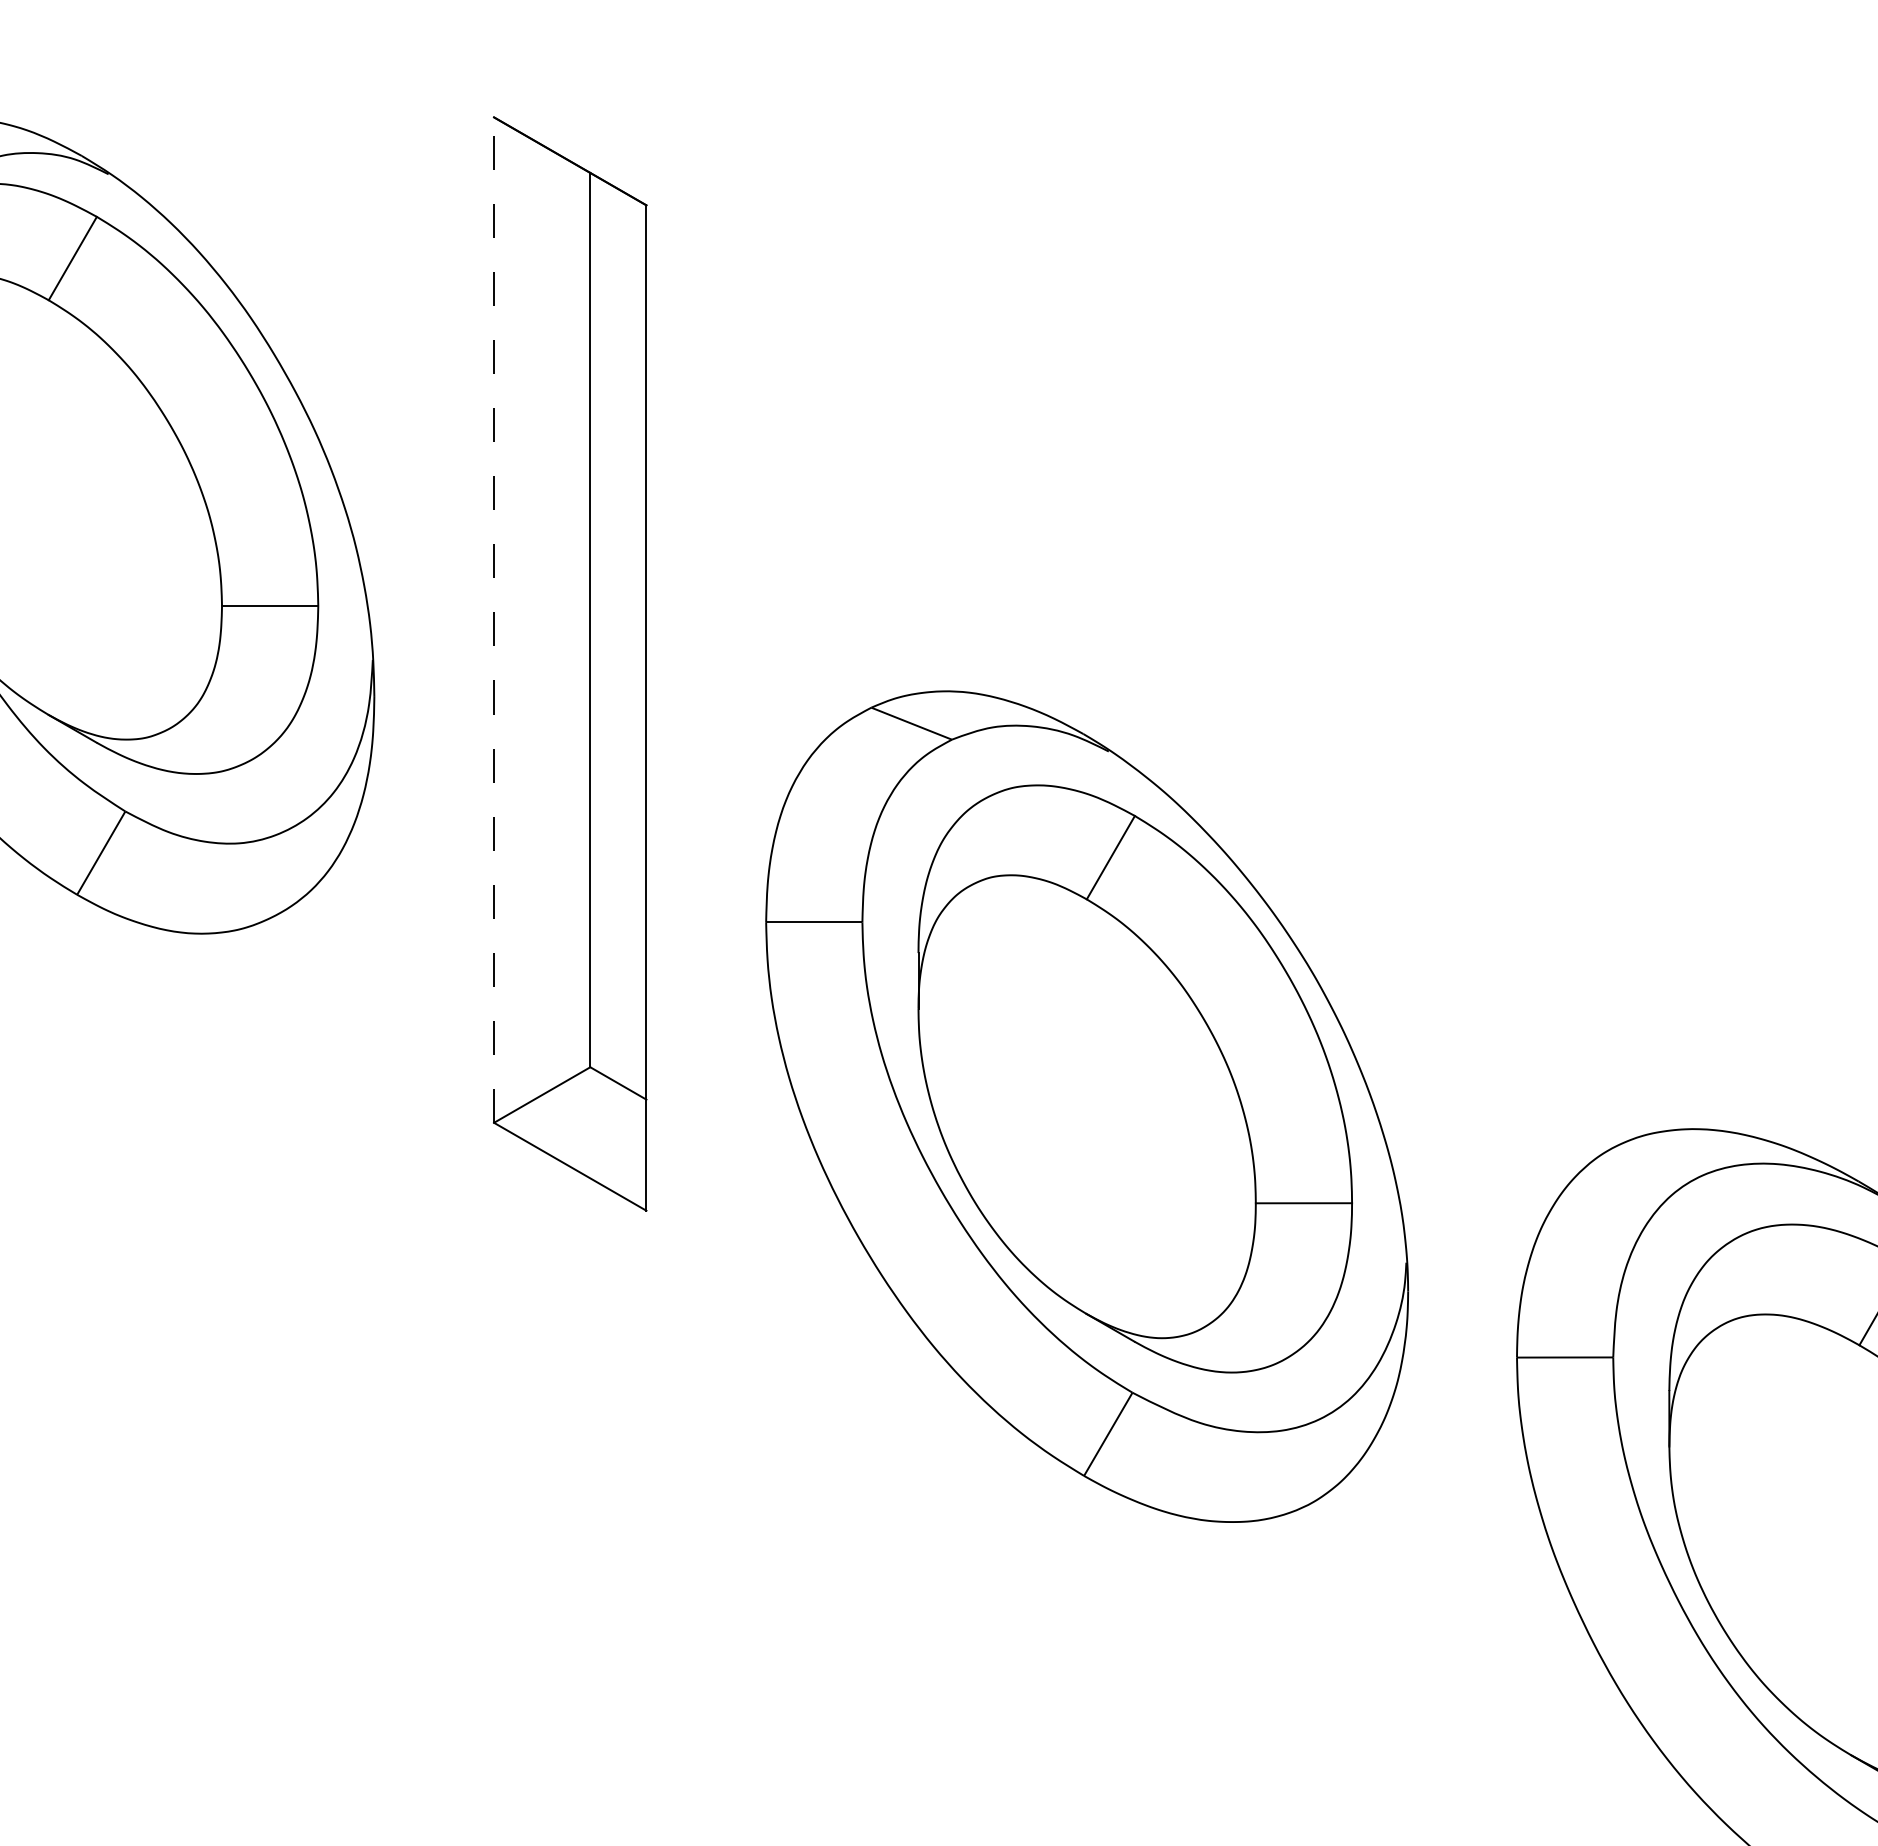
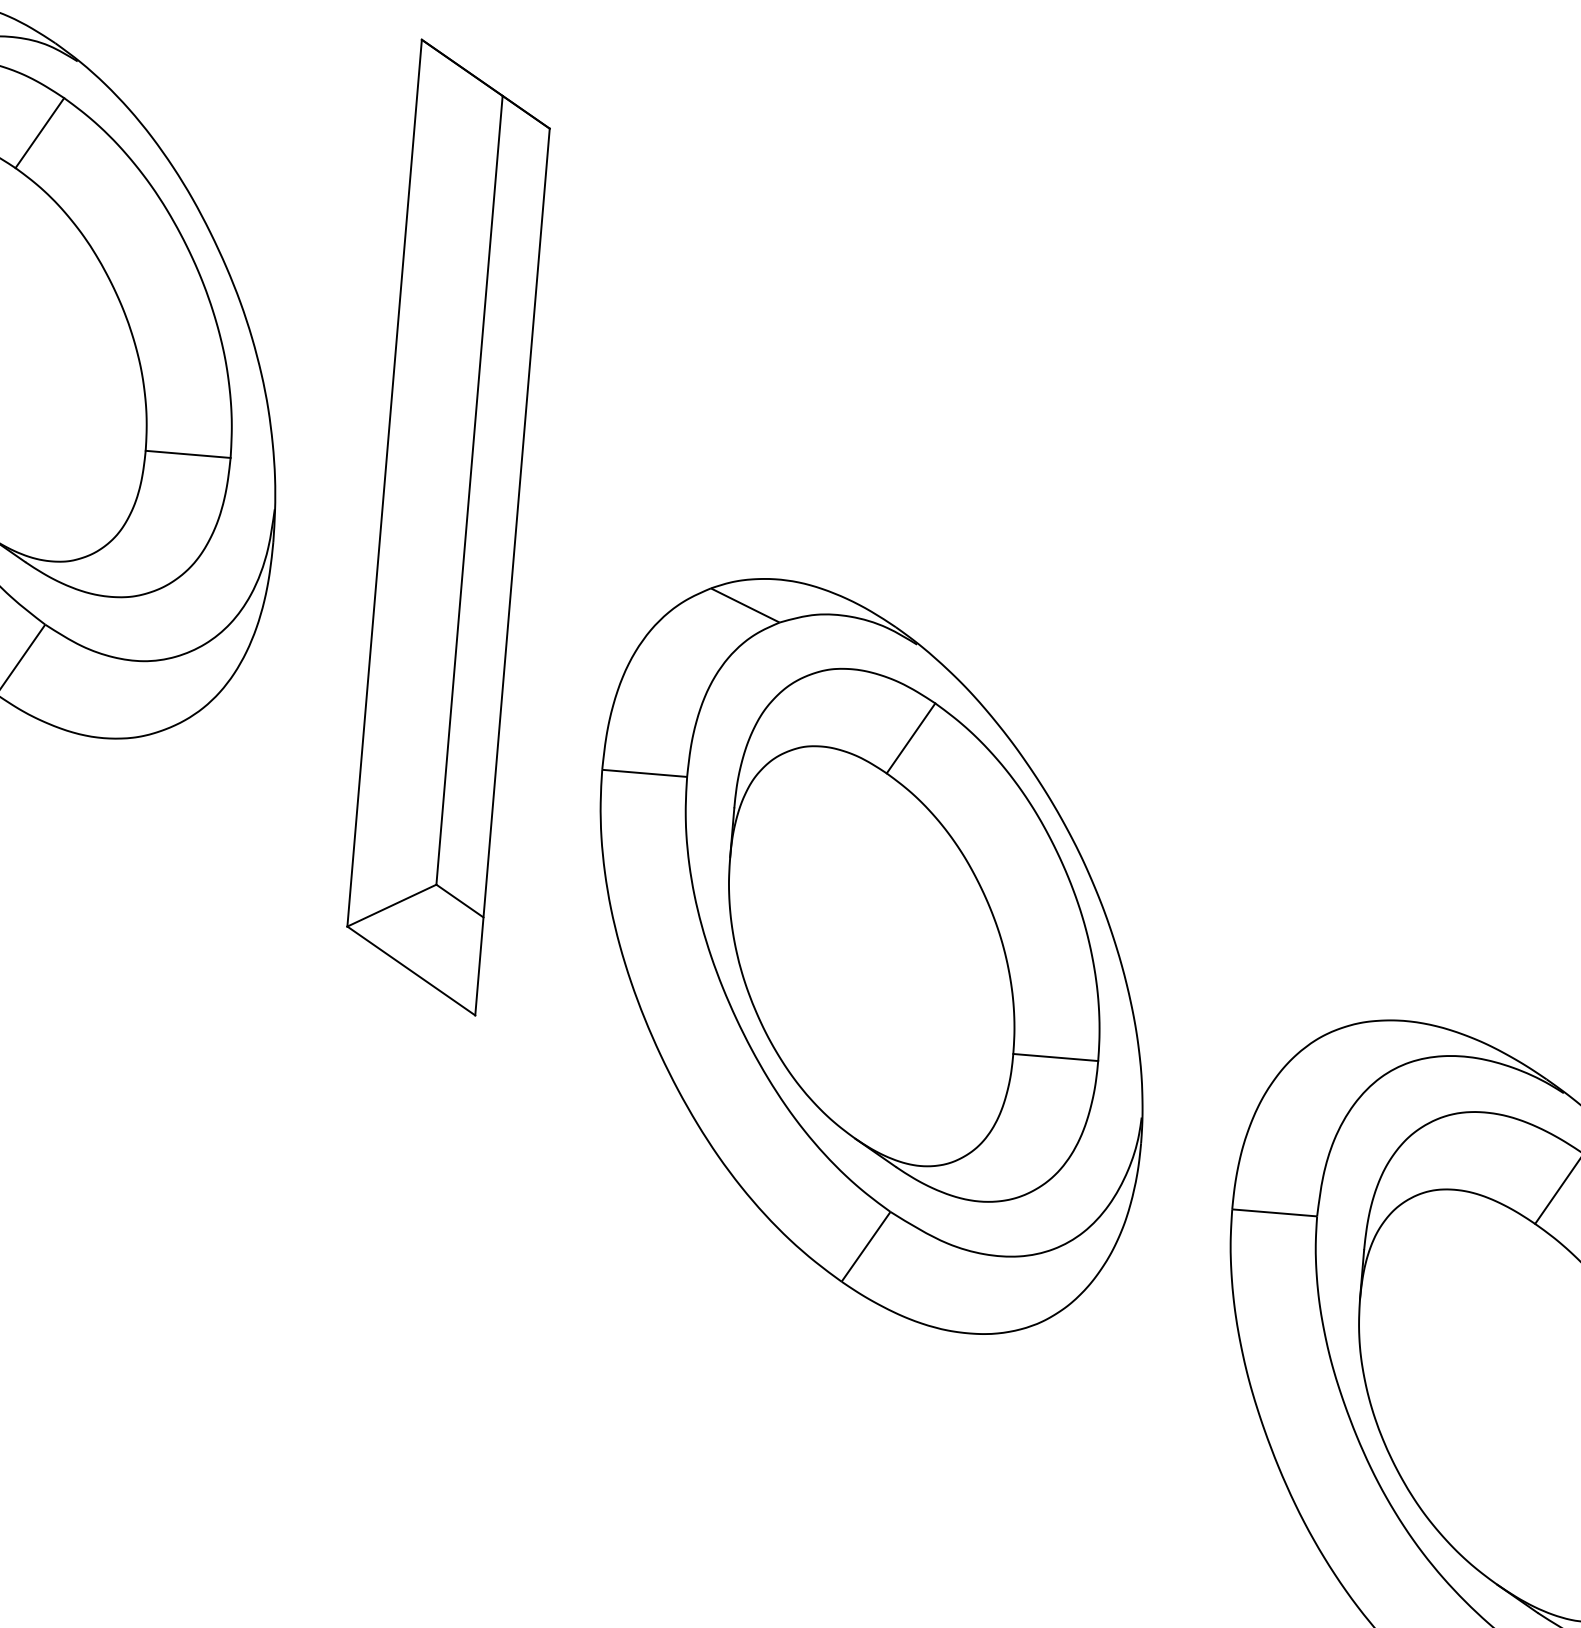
line: (494, 620) -> (384, 483), dashed -> solid

